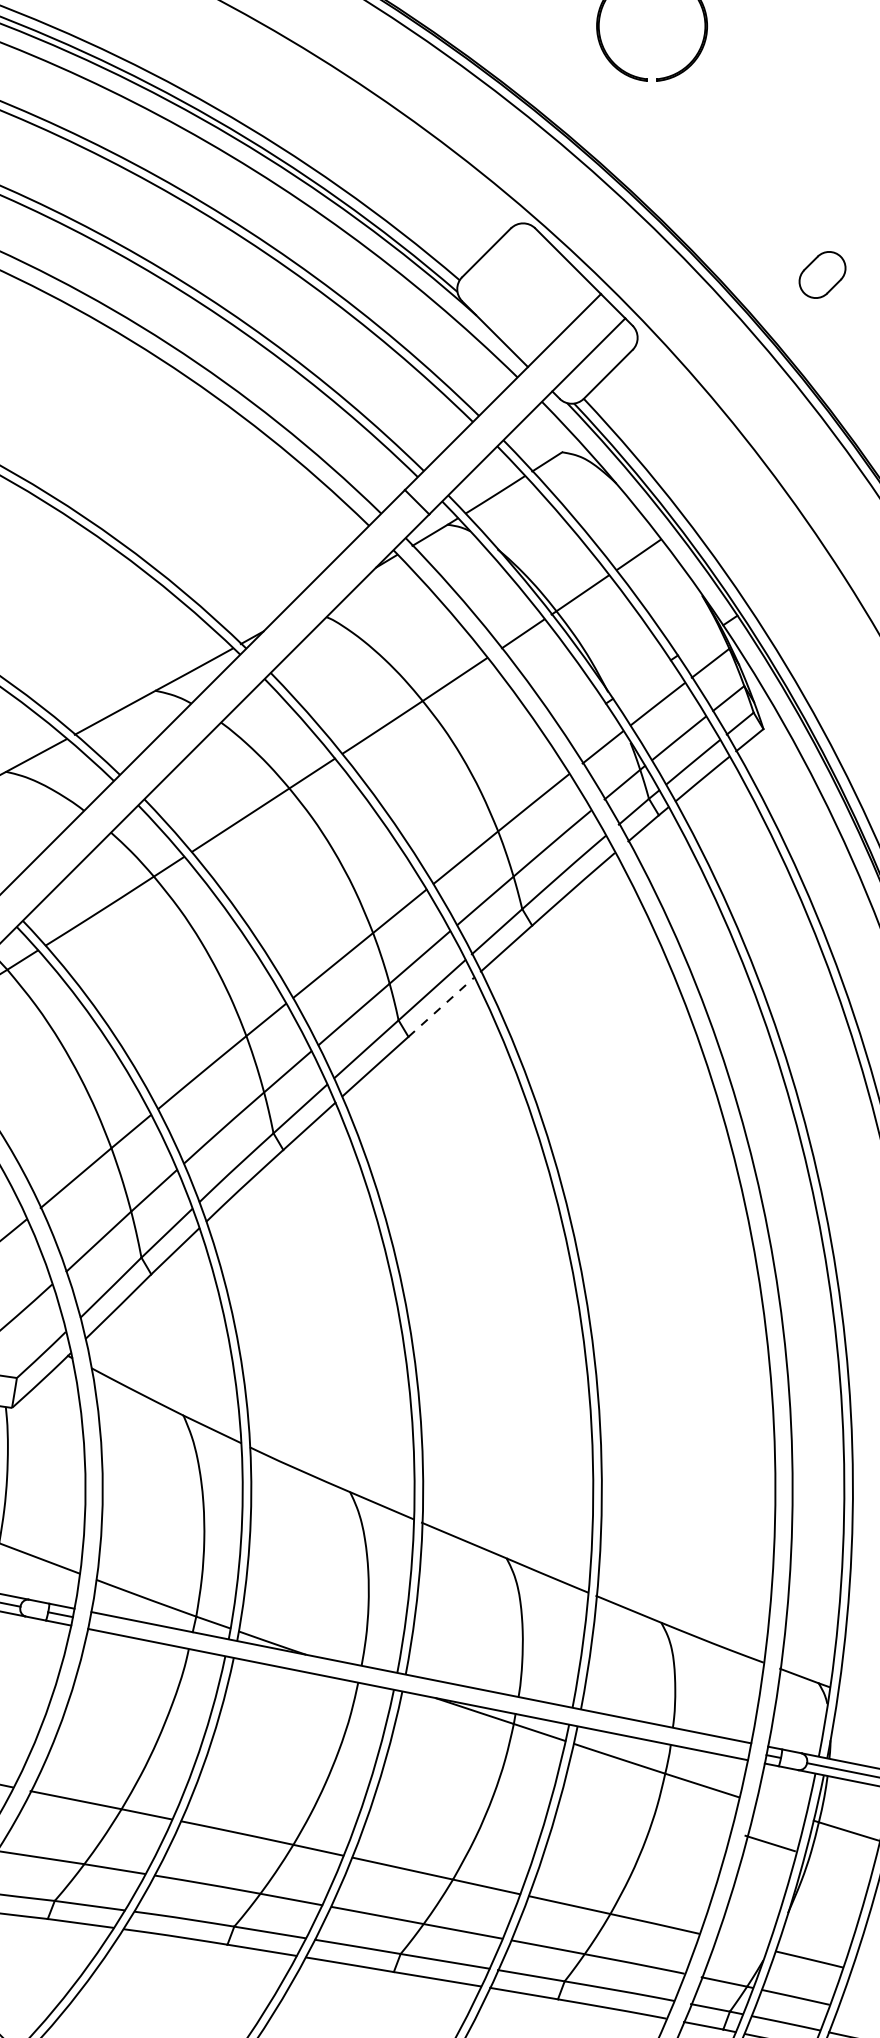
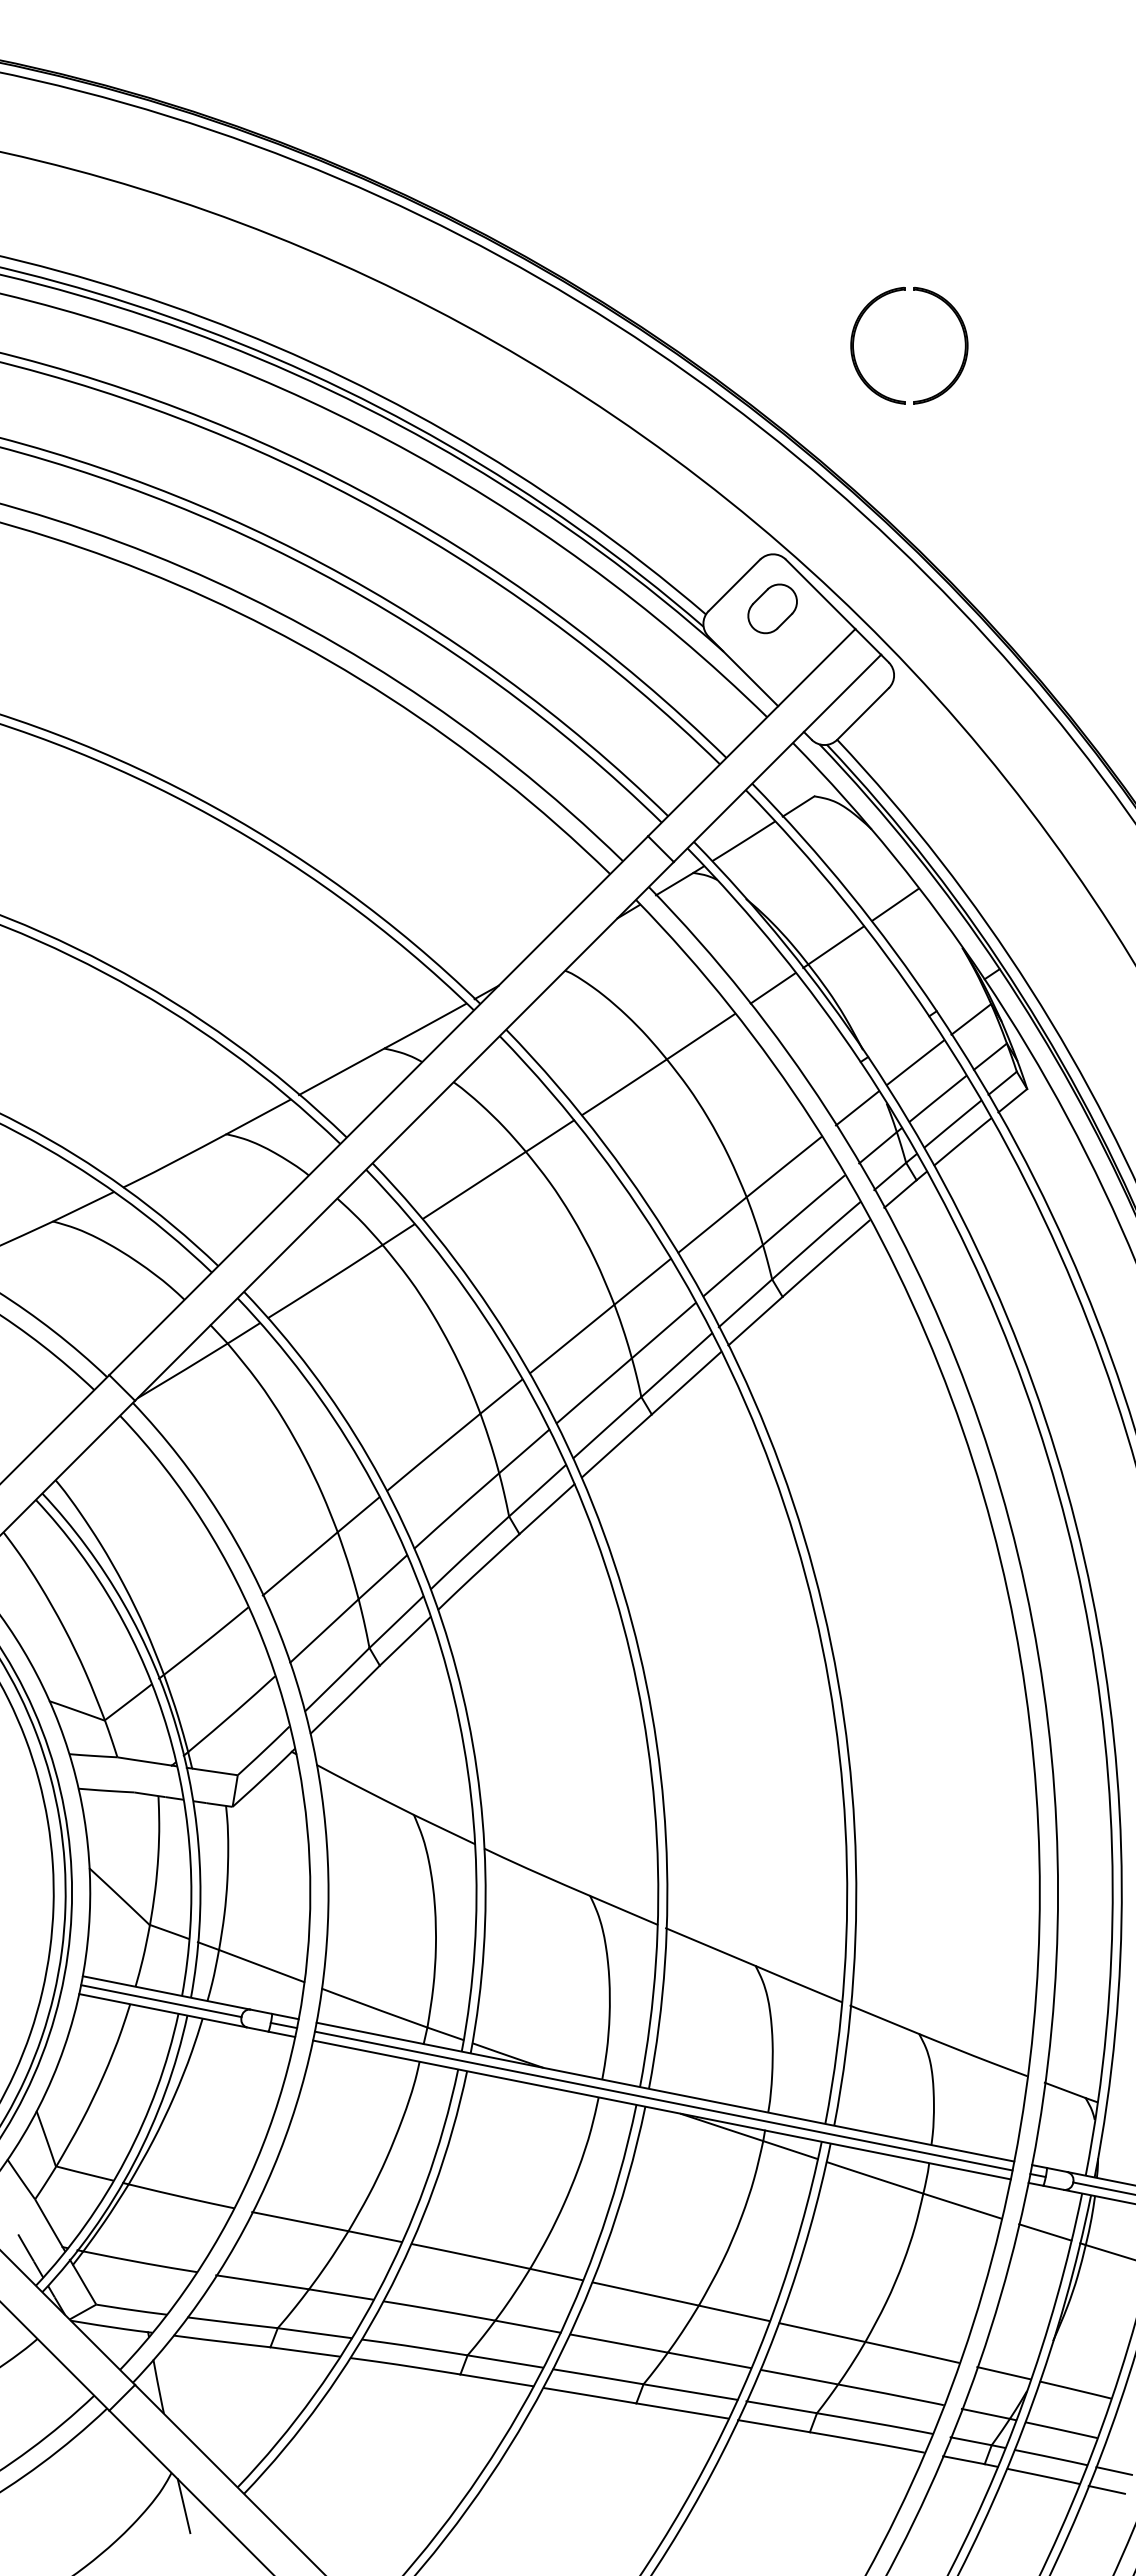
part: (822, 274) -> (772, 608), moved
line: (441, 1007) -> (686, 1383), dashed -> solid
line: (419, 1685) -> (663, 2100), added
line: (770, 1843) -> (1045, 2232), moved
line: (741, 1943) -> (1003, 2373), added

